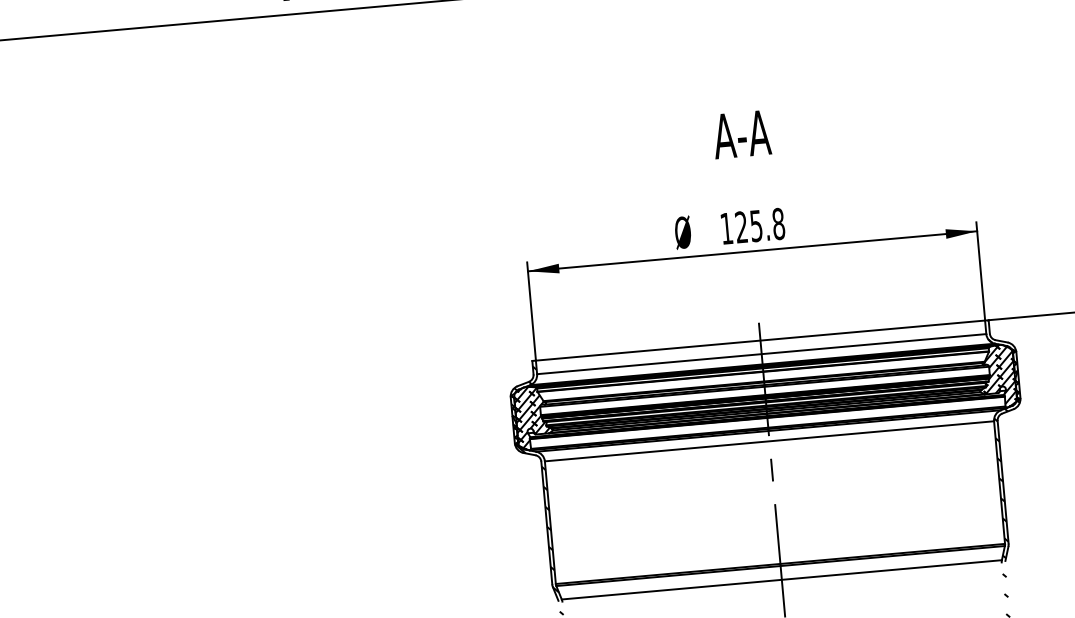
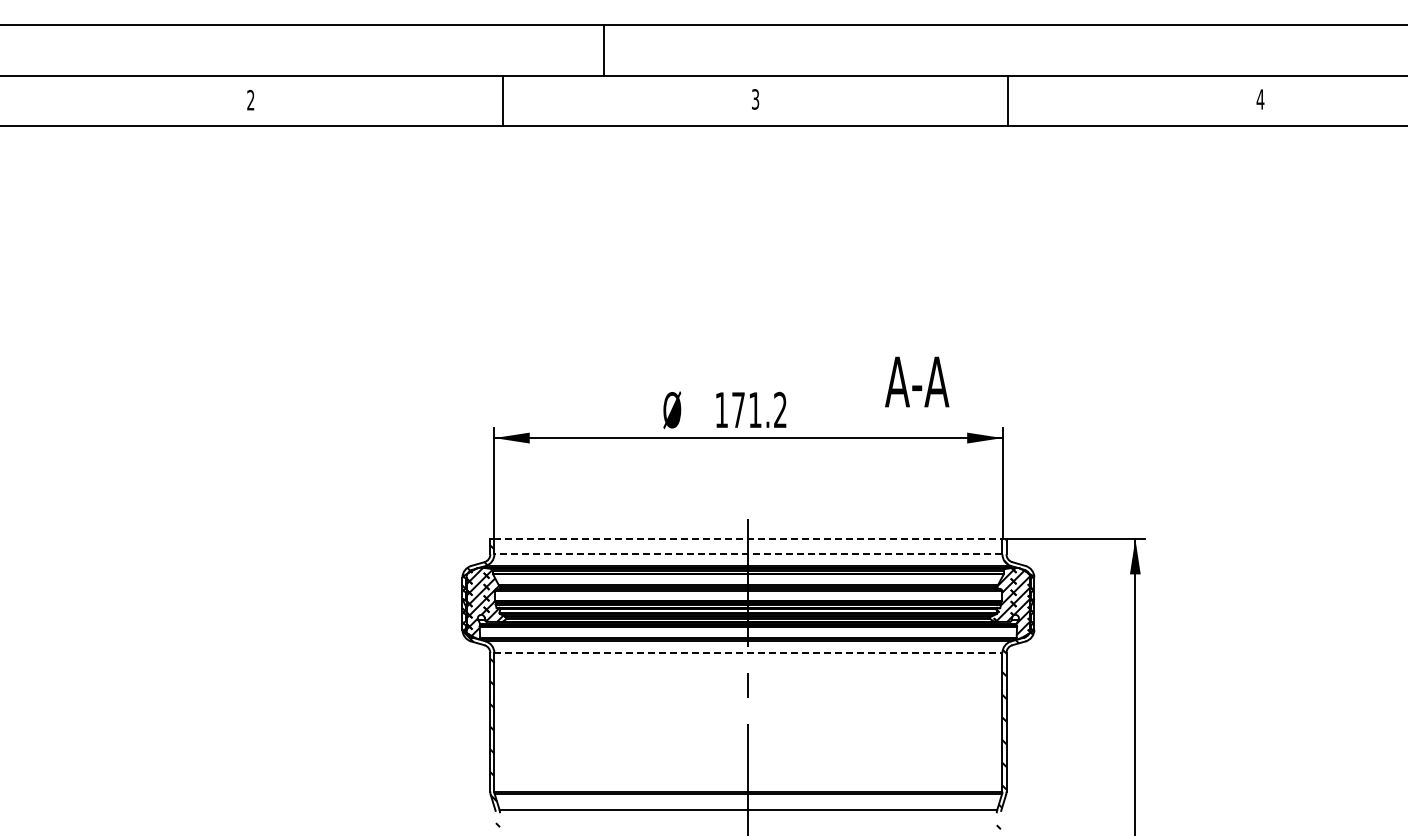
text: (742, 134) -> (917, 381), moved
text: (760, 225) -> (759, 409), 125.8 -> 171.2
line: (760, 340) -> (748, 539), solid -> dashed
line: (760, 354) -> (747, 554), solid -> dashed
line: (769, 441) -> (748, 653), solid -> dashed

